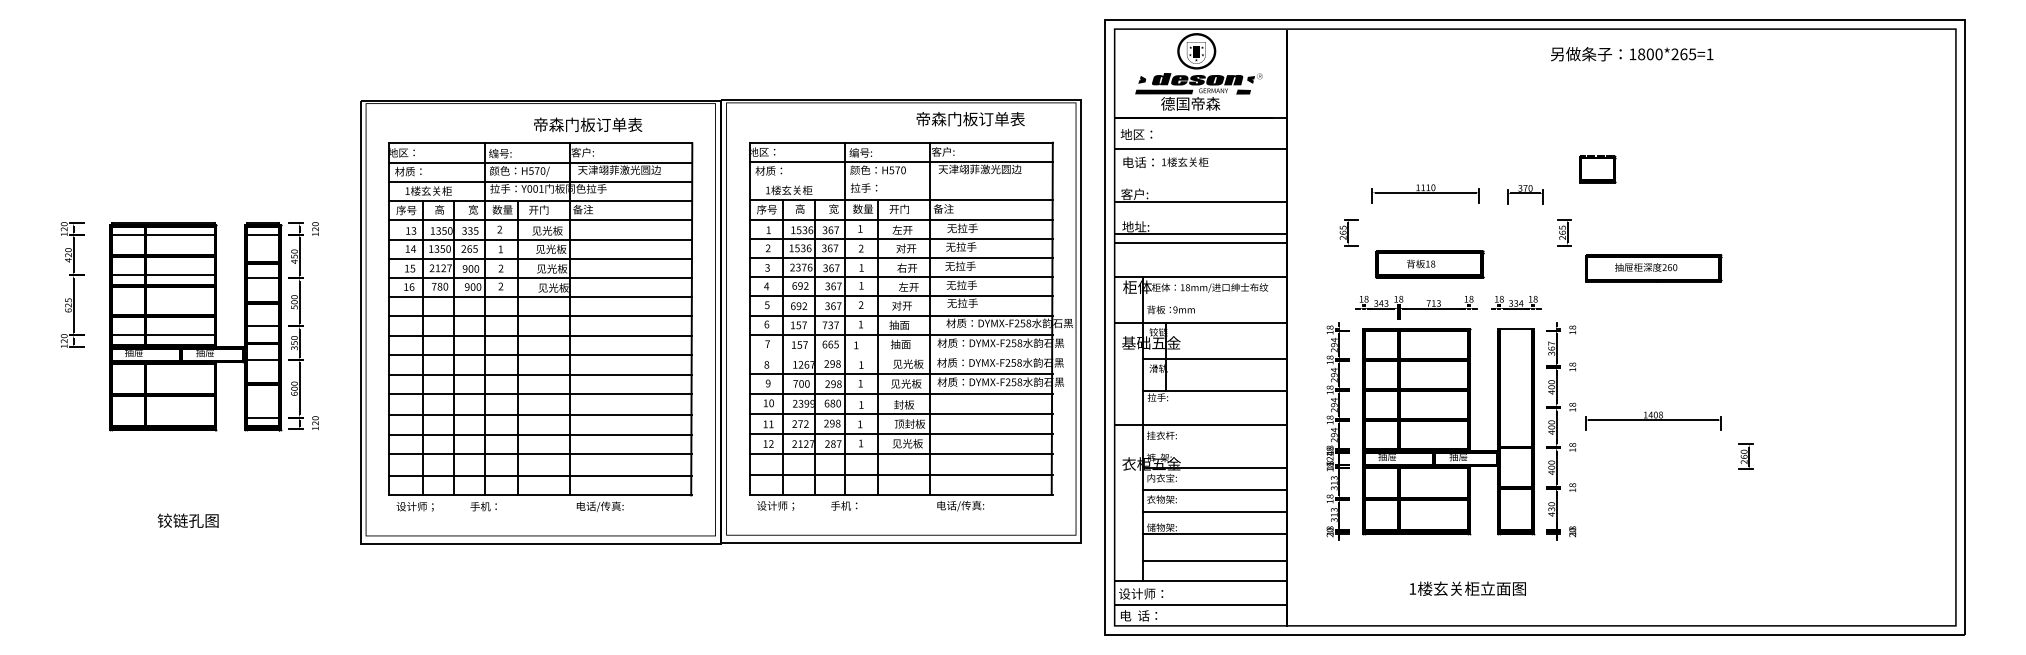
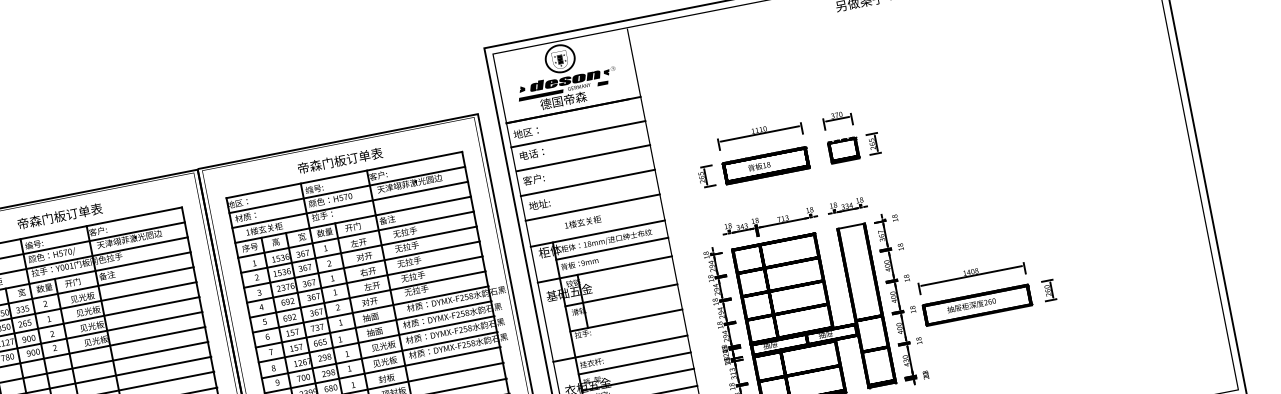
text: (970, 119) -> (340, 161), moved
text: (588, 124) -> (60, 216), moved
text: (1185, 161) -> (583, 221), moved
part: (1597, 169) -> (843, 150), moved
line: (900, 181) -> (349, 205), added
line: (1201, 201) -> (583, 157), moved
line: (1200, 233) -> (587, 182), moved
part: (1429, 264) -> (765, 165), moved
part: (1653, 268) -> (977, 305), moved
line: (1215, 299) -> (612, 248), added
line: (900, 354) -> (376, 339), added
line: (1215, 446) -> (635, 363), added

